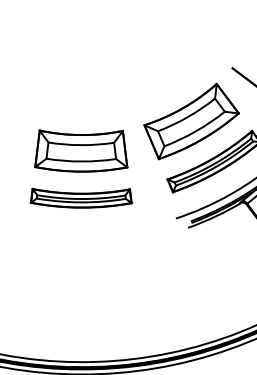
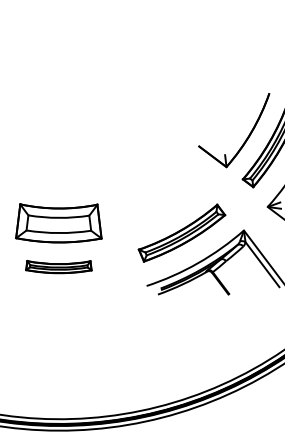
part: (191, 121) -> (161, 195), removed
part: (80, 197) -> (58, 266), size x0.7

